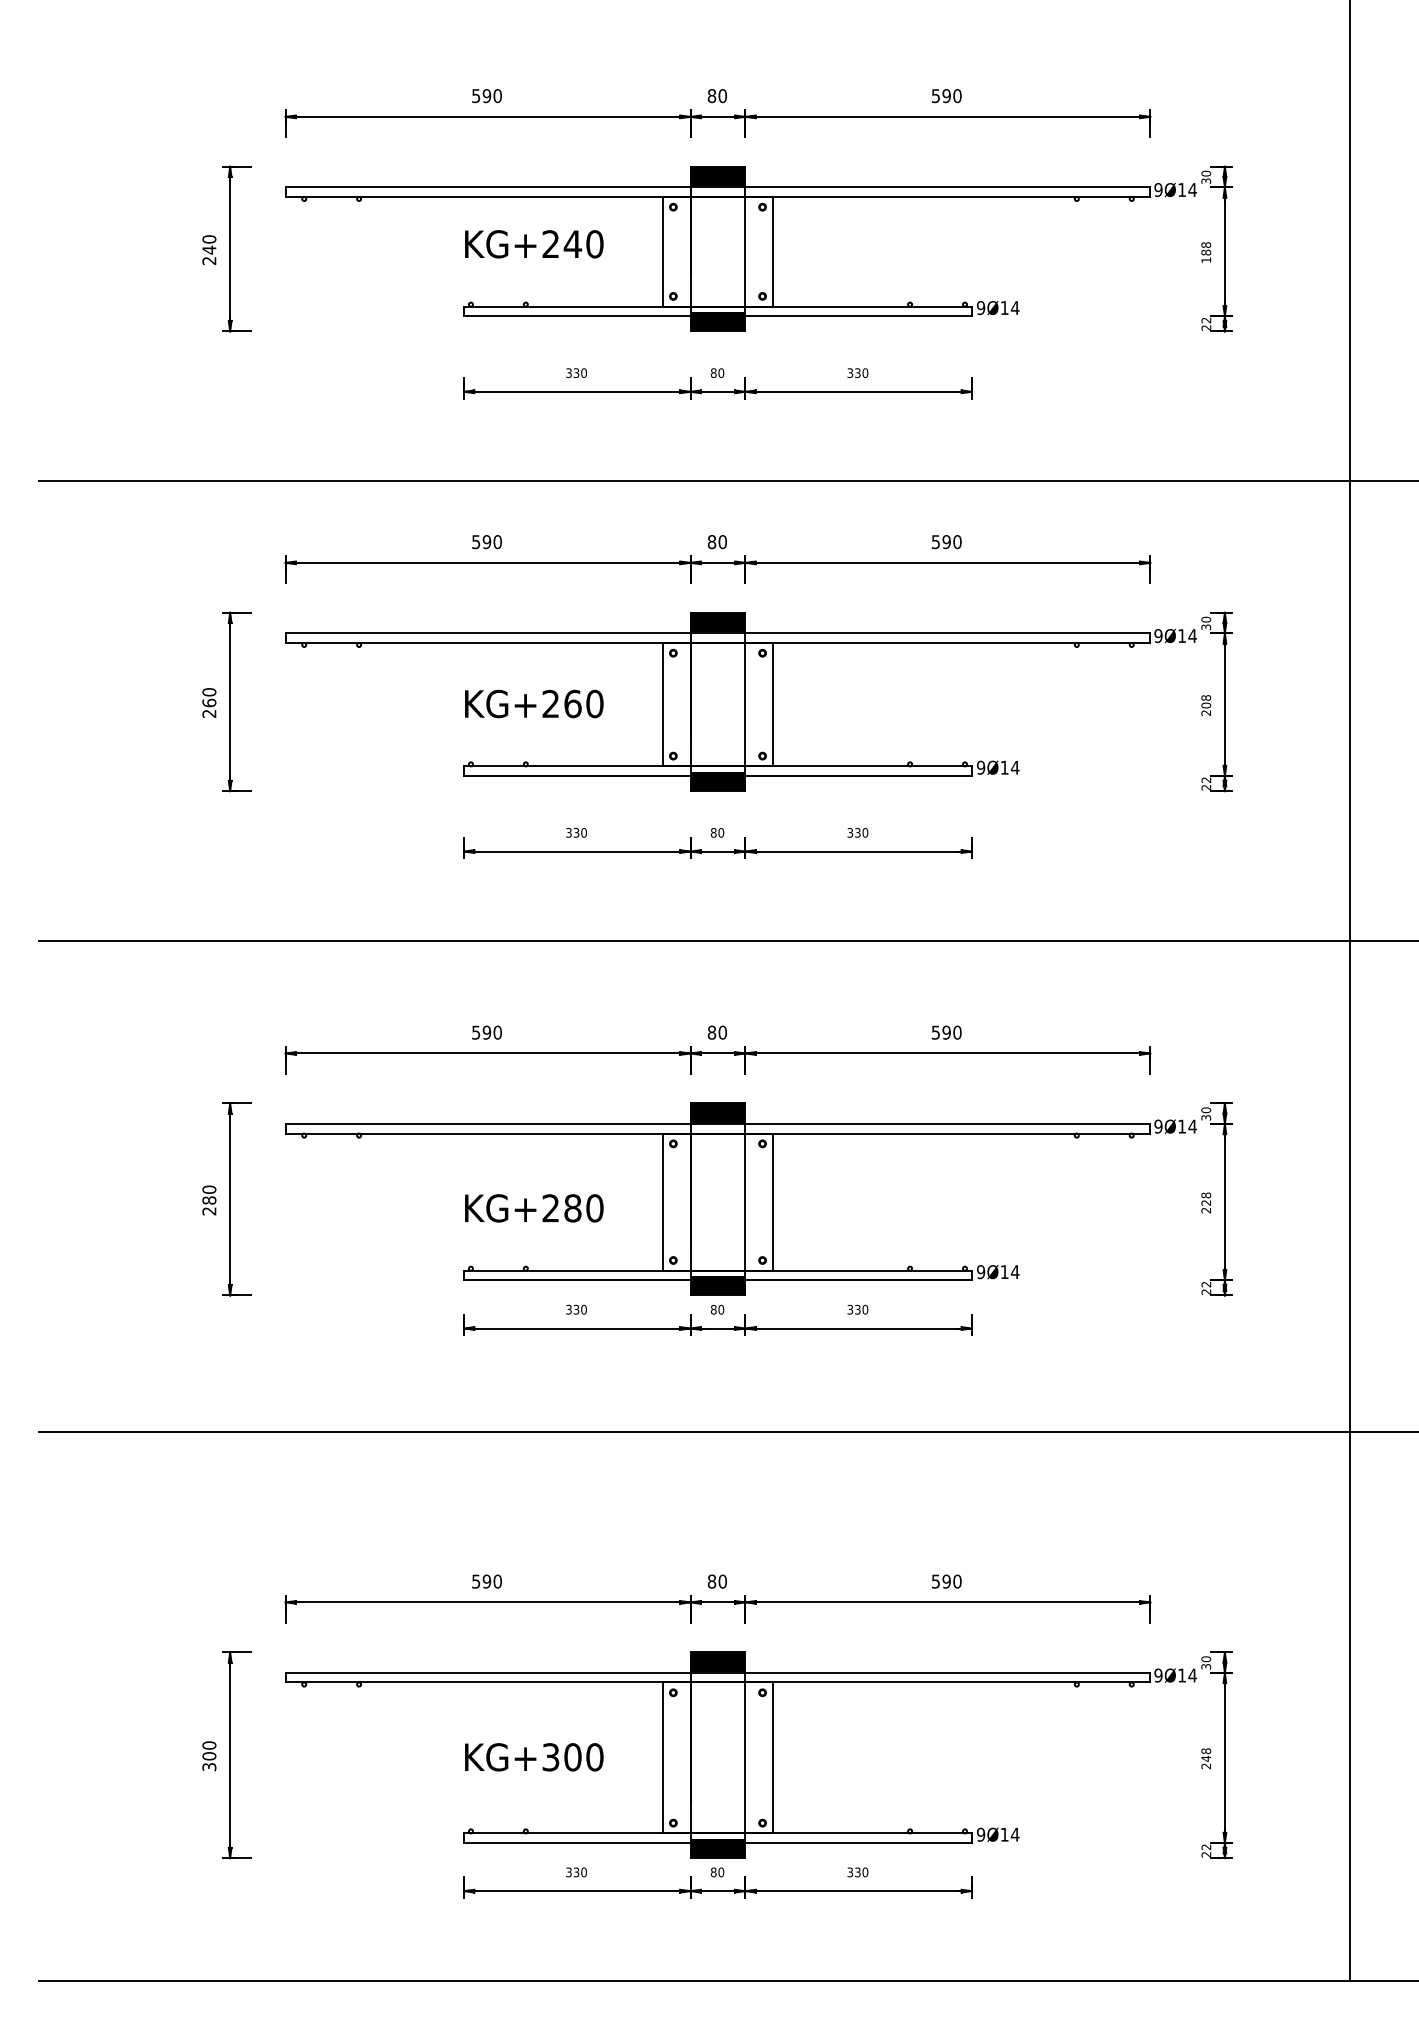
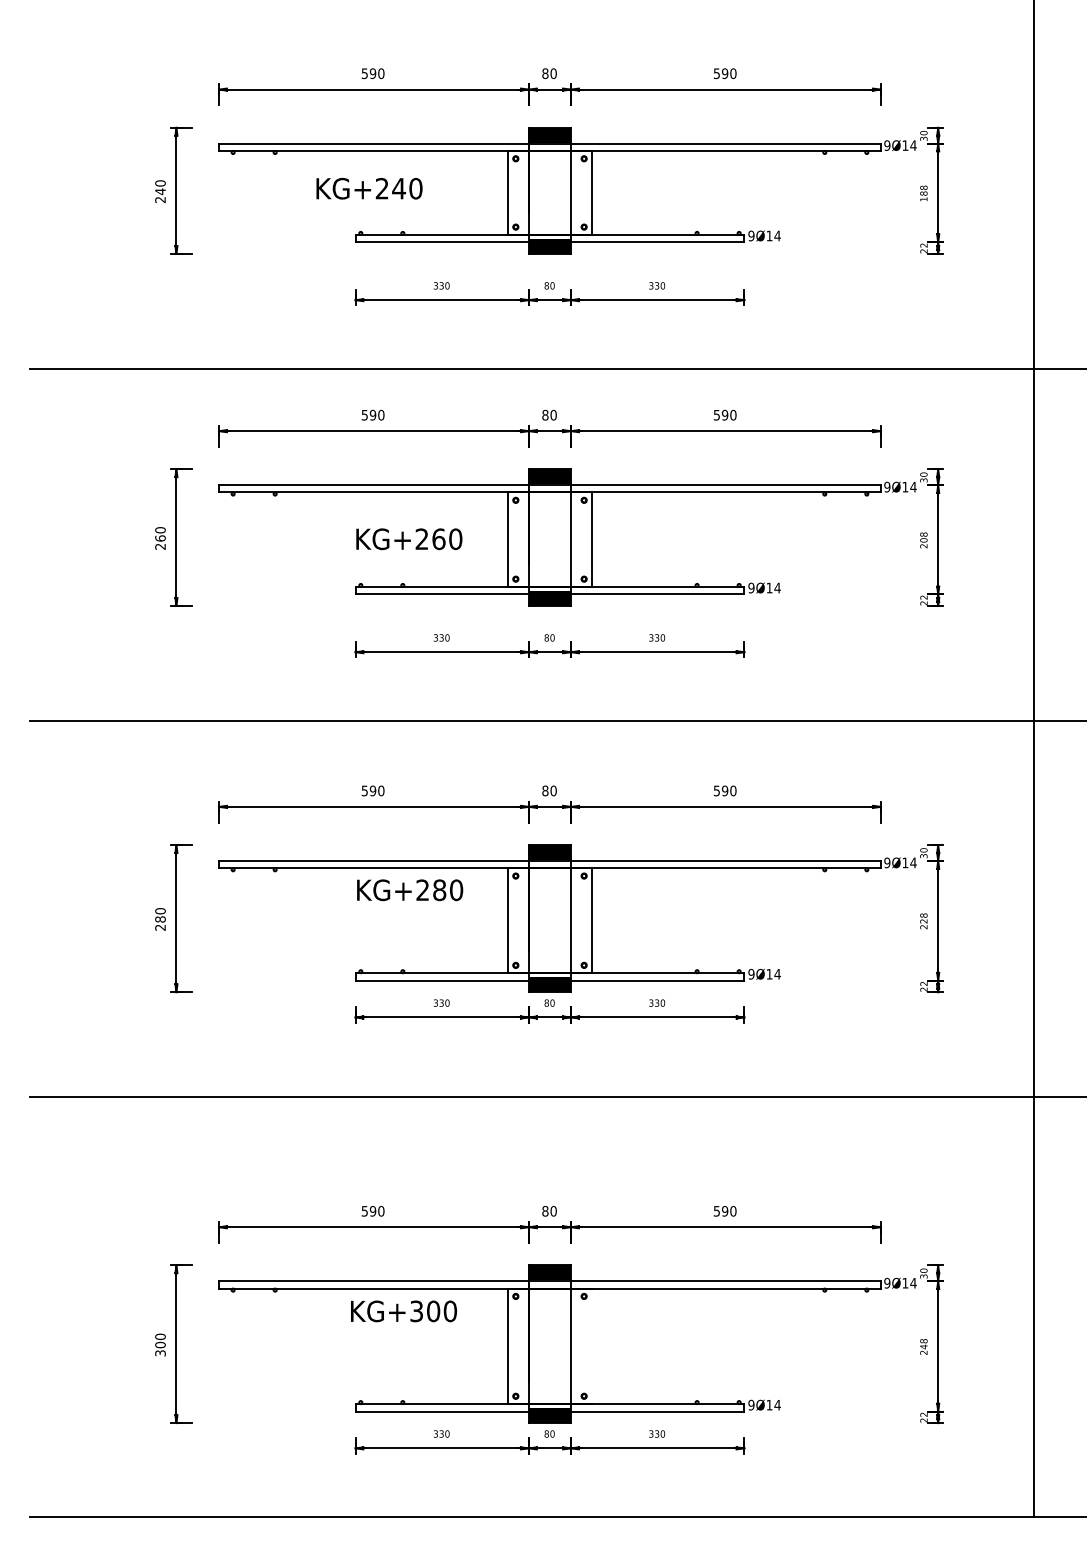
text: (534, 244) -> (369, 188), moved
text: (534, 1208) -> (410, 890), moved
text: (534, 1757) -> (404, 1311), moved
line: (772, 1757) -> (591, 1346), removed

